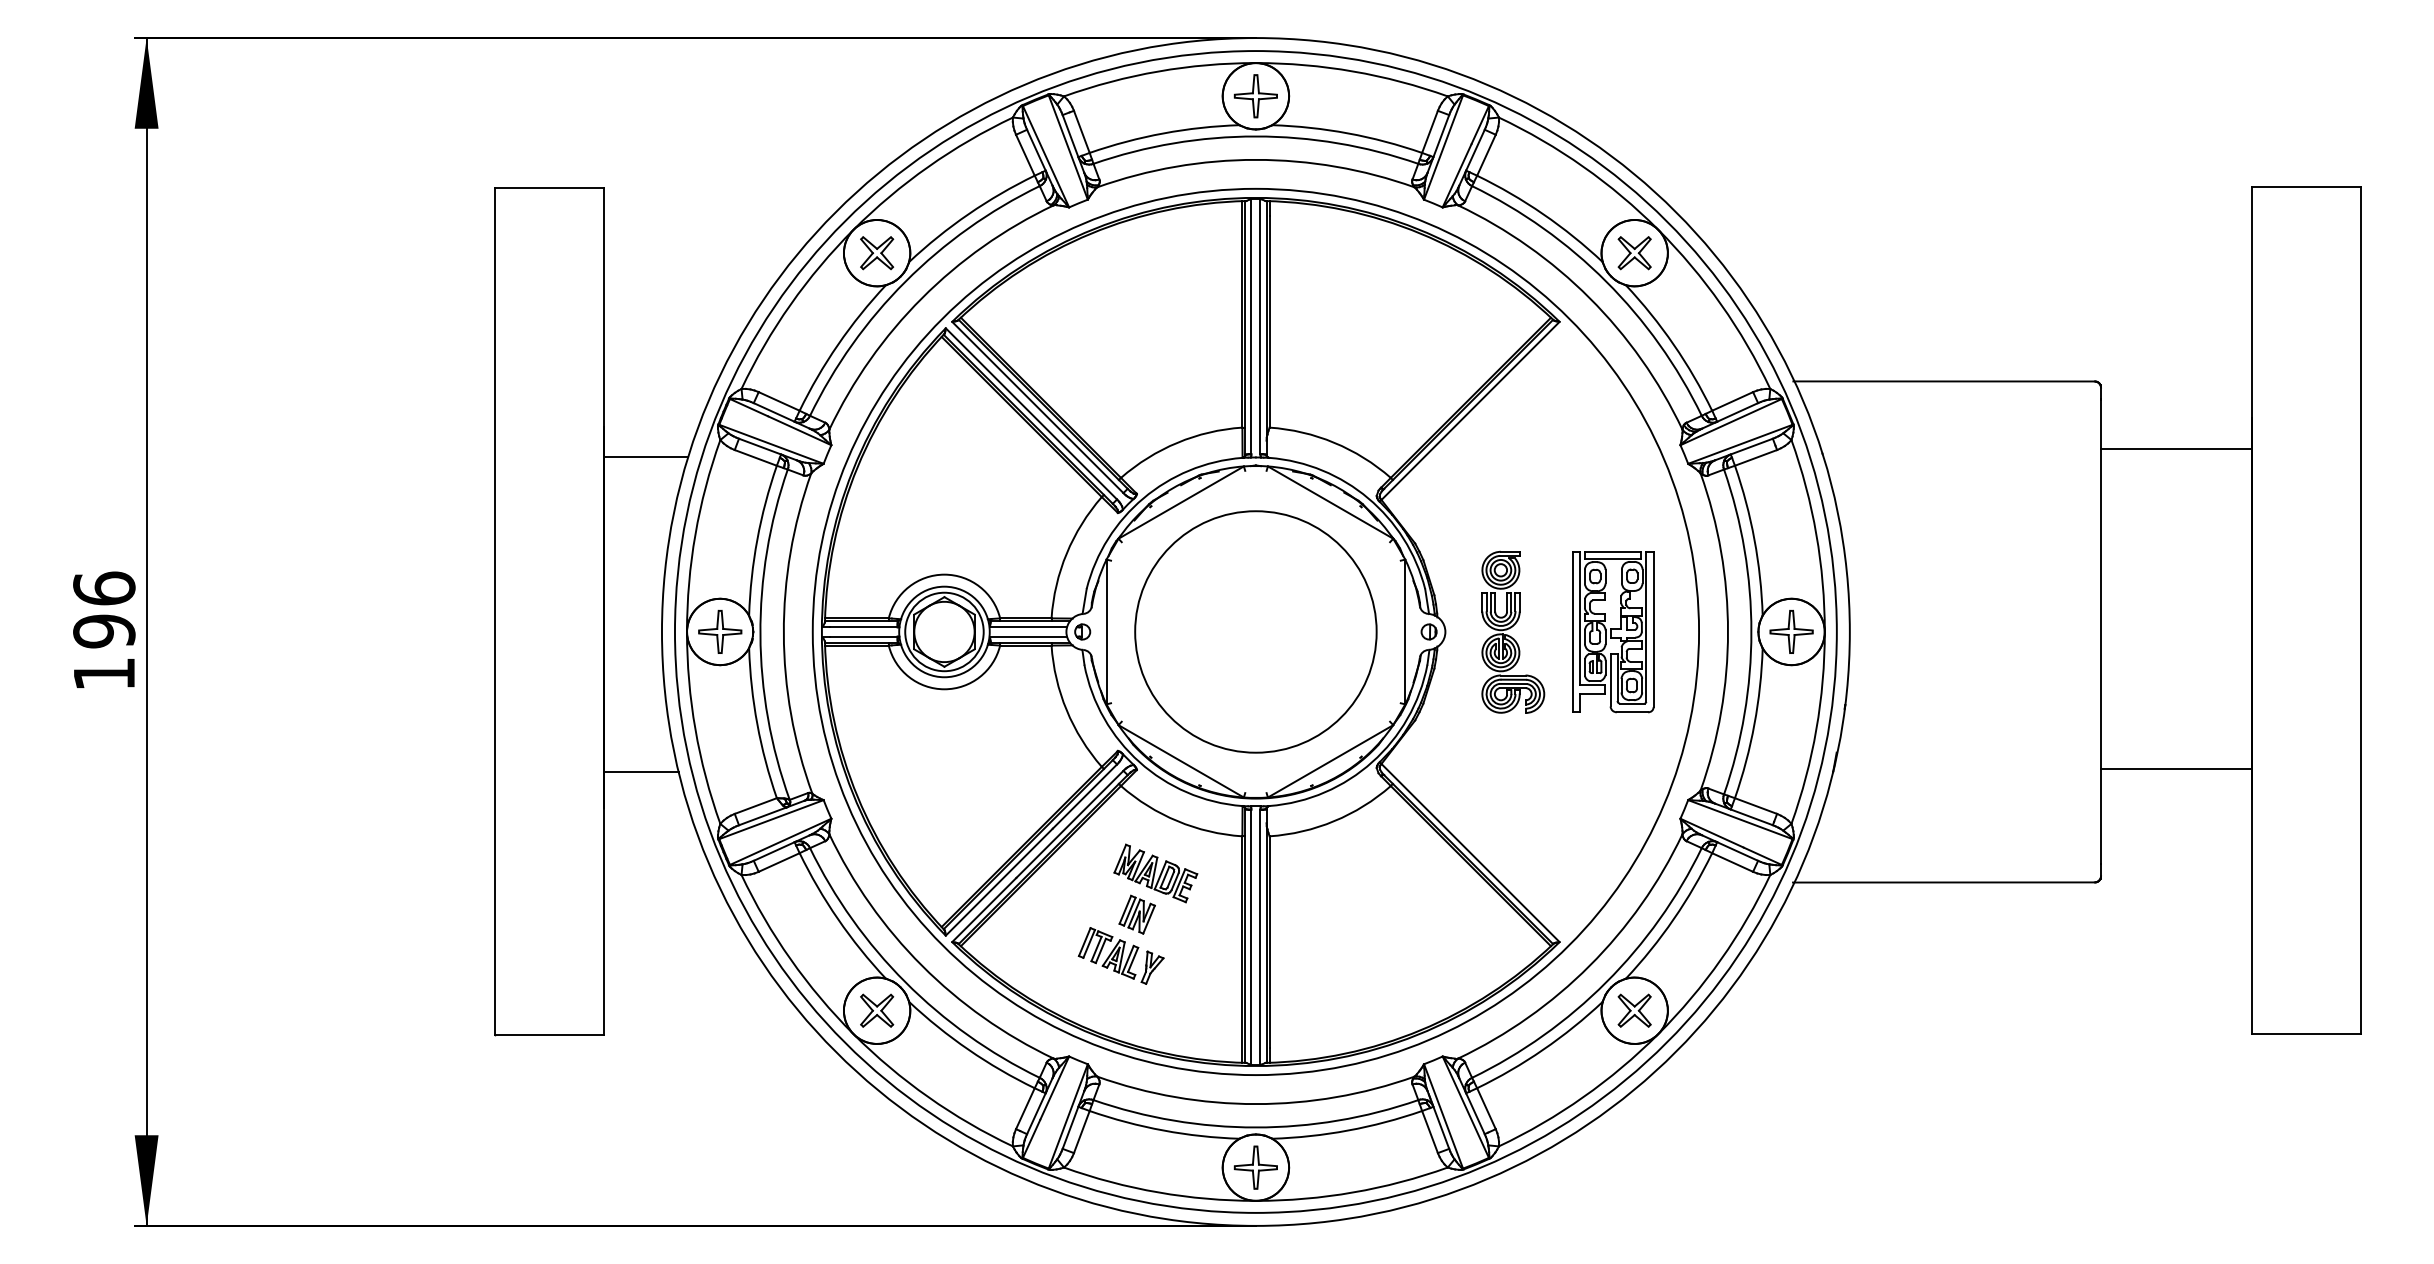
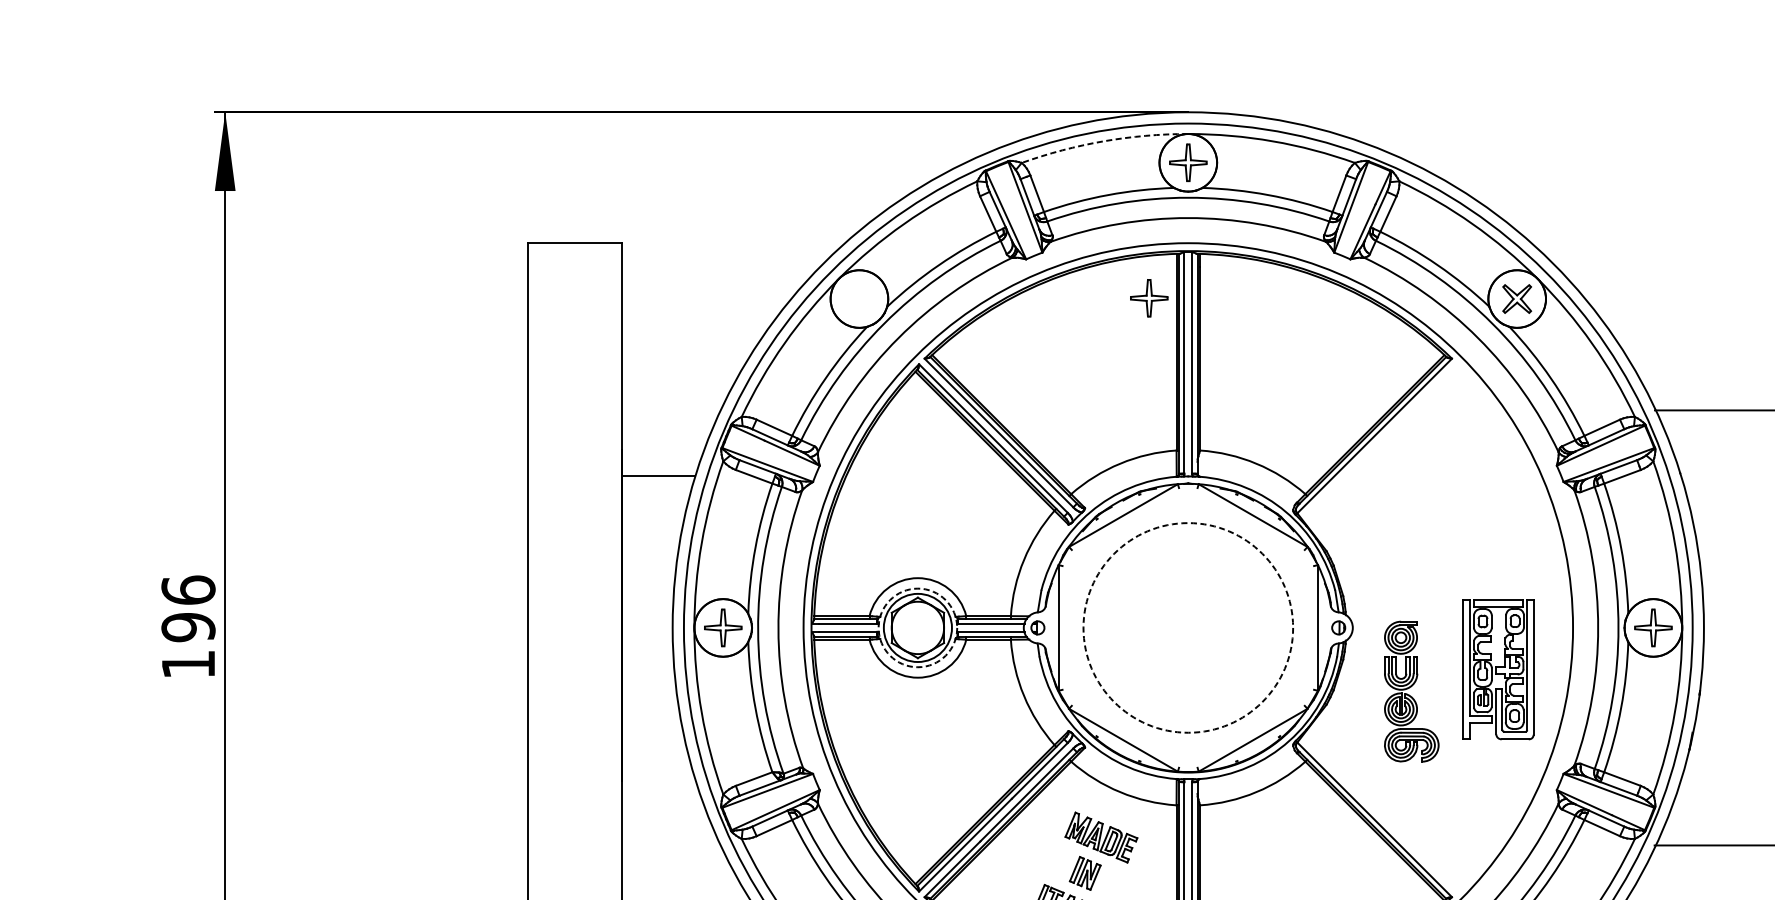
arc: (1158, 71) -> (1103, 141), solid -> dashed
part: (1210, 252) -> (1148, 298), added
part: (877, 253) -> (859, 299), removed
circle: (944, 631) -> (917, 627), solid -> dashed
circle: (1255, 631) -> (1187, 627), solid -> dashed
part: (1513, 631) -> (1411, 690), moved
part: (1613, 632) -> (1498, 670), moved
line: (640, 771) -> (654, 749), removed

